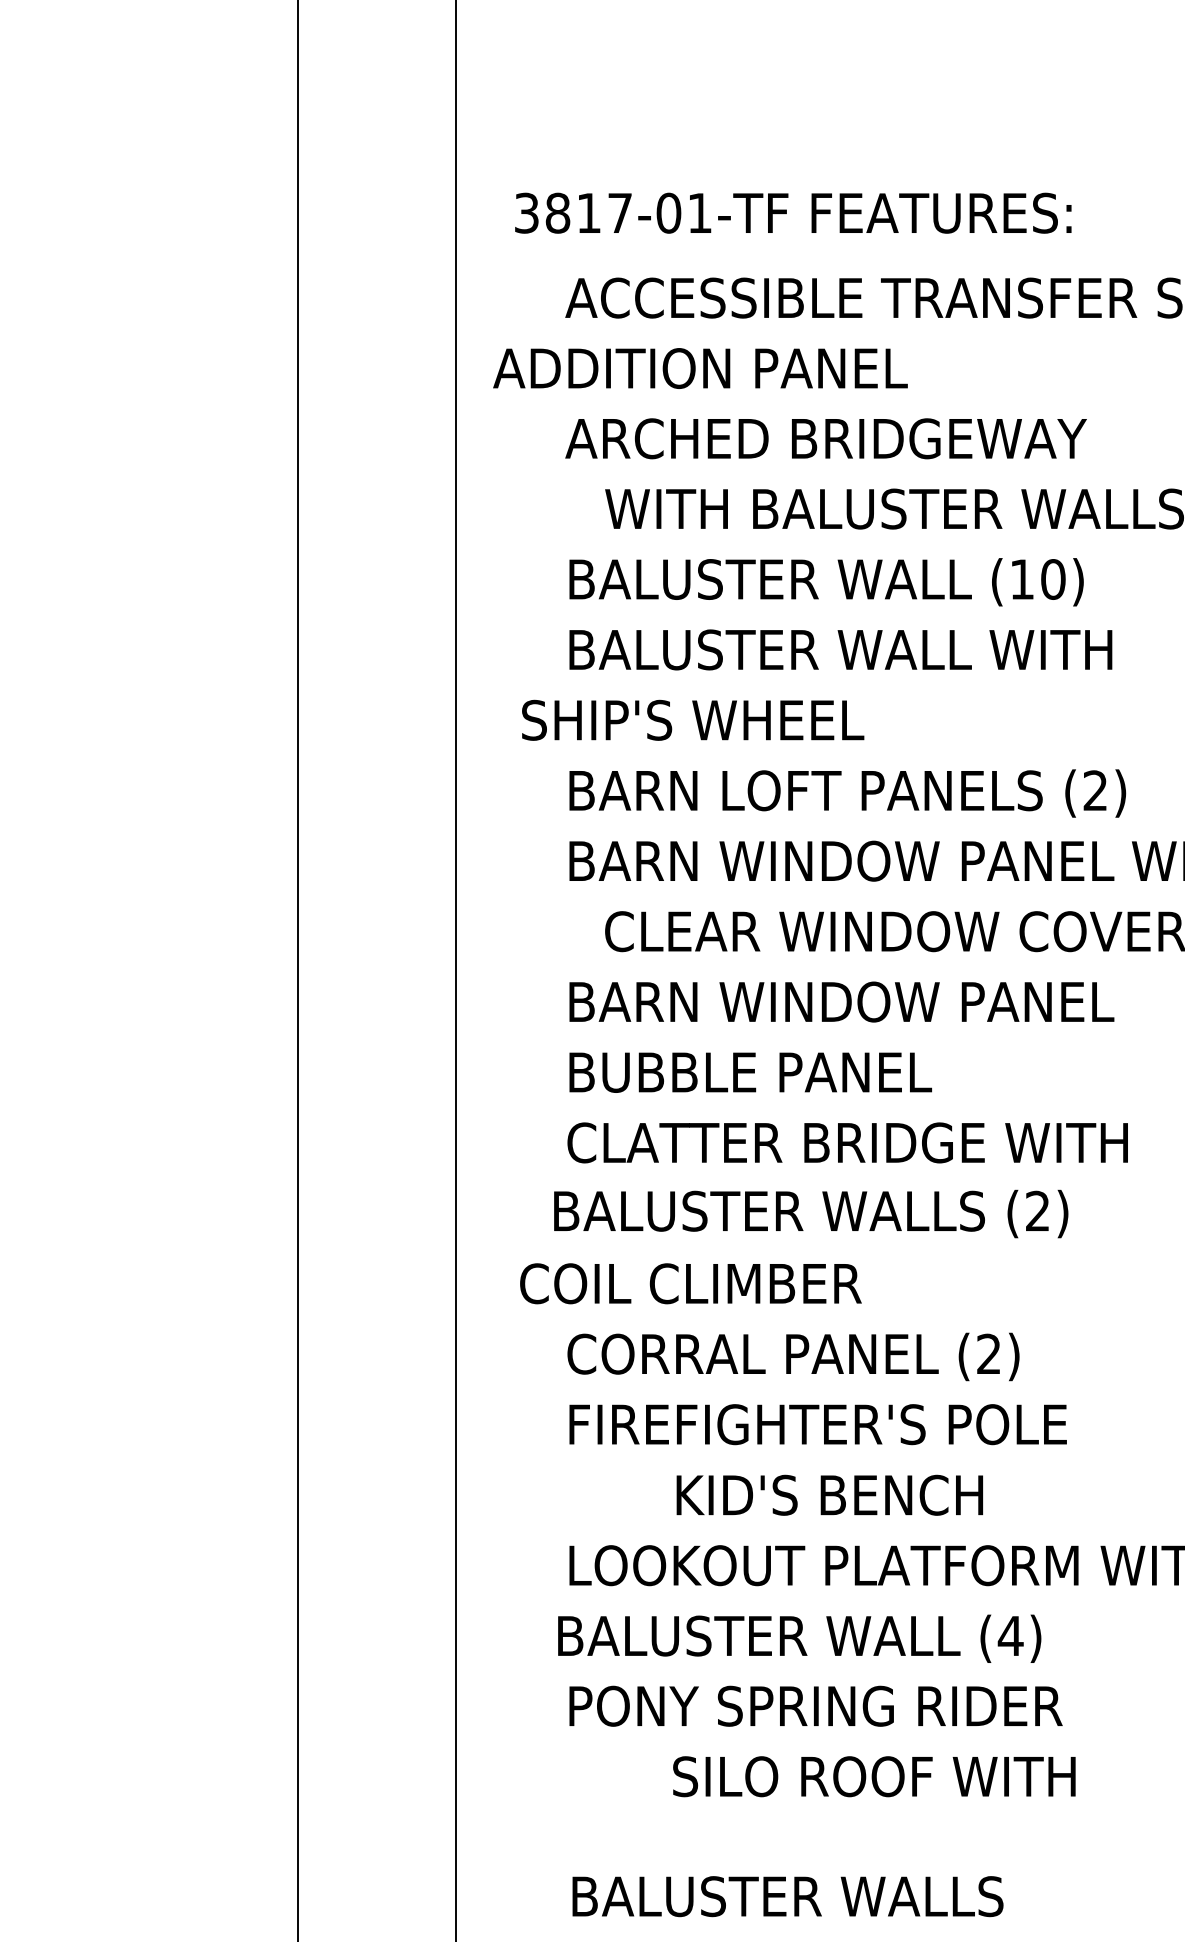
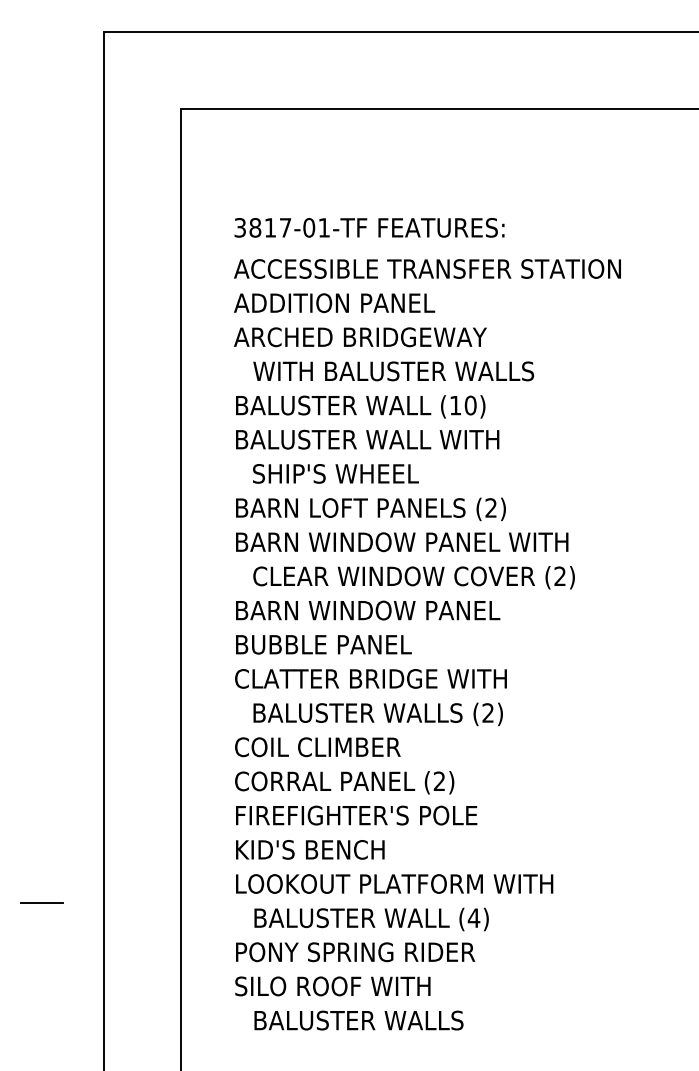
text: (793, 212) -> (369, 227), moved
text: (700, 369) -> (334, 303), moved
text: (692, 719) -> (335, 473), moved
text: (809, 1214) -> (377, 714), moved
text: (690, 1284) -> (317, 747), moved
text: (830, 1494) -> (310, 849), moved
line: (168, 1603) -> (41, 902), added
text: (799, 1638) -> (371, 919), moved
text: (873, 1776) -> (332, 986), moved
text: (786, 1896) -> (358, 1020), moved

